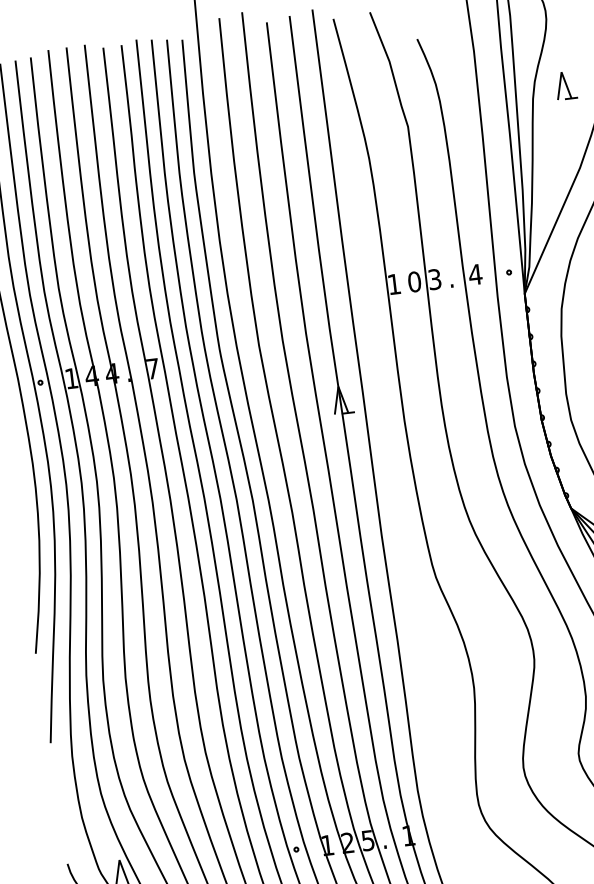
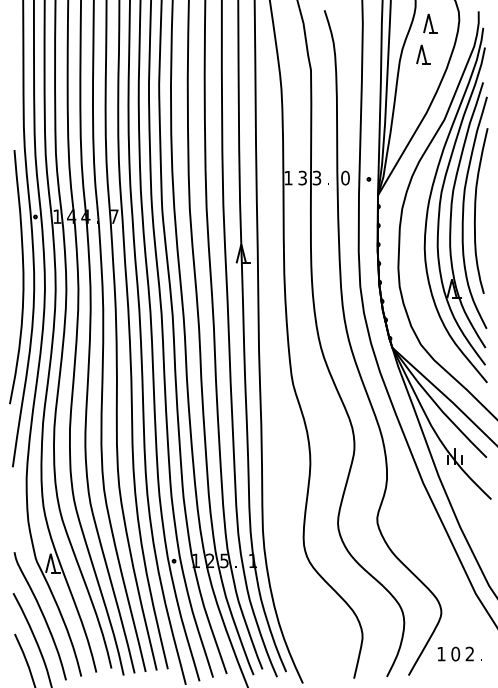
part: (570, 39) -> (430, 23), added
text: (475, 273) -> (345, 177), 4 -> 0
text: (414, 281) -> (302, 177), 0 -> 3

